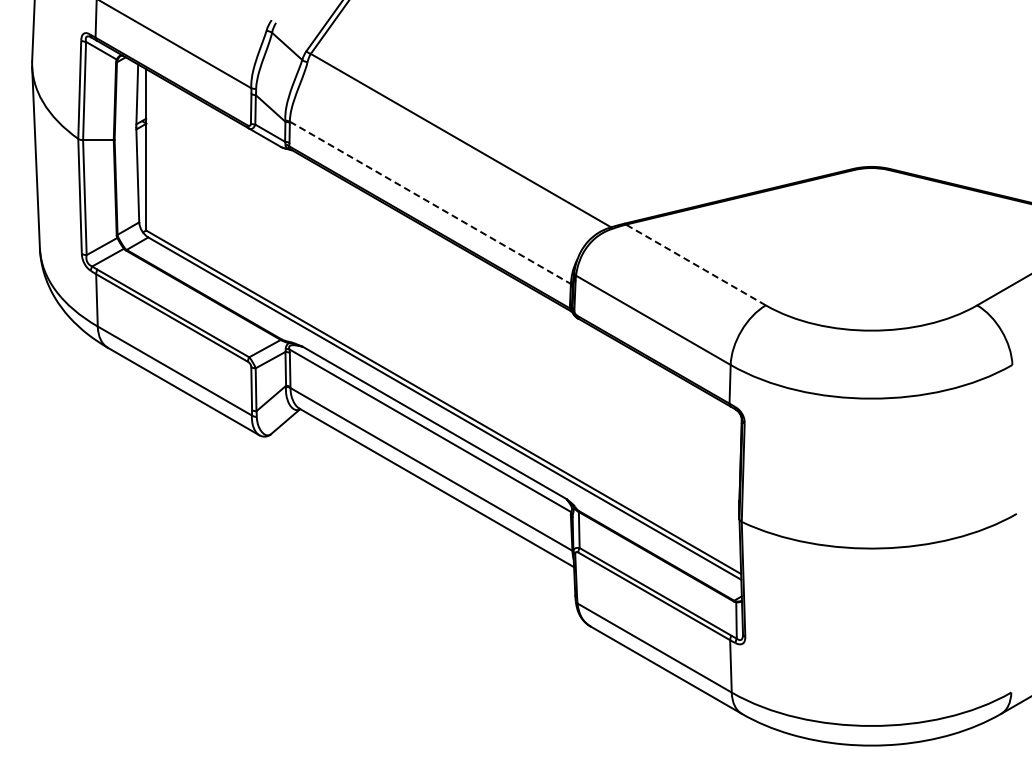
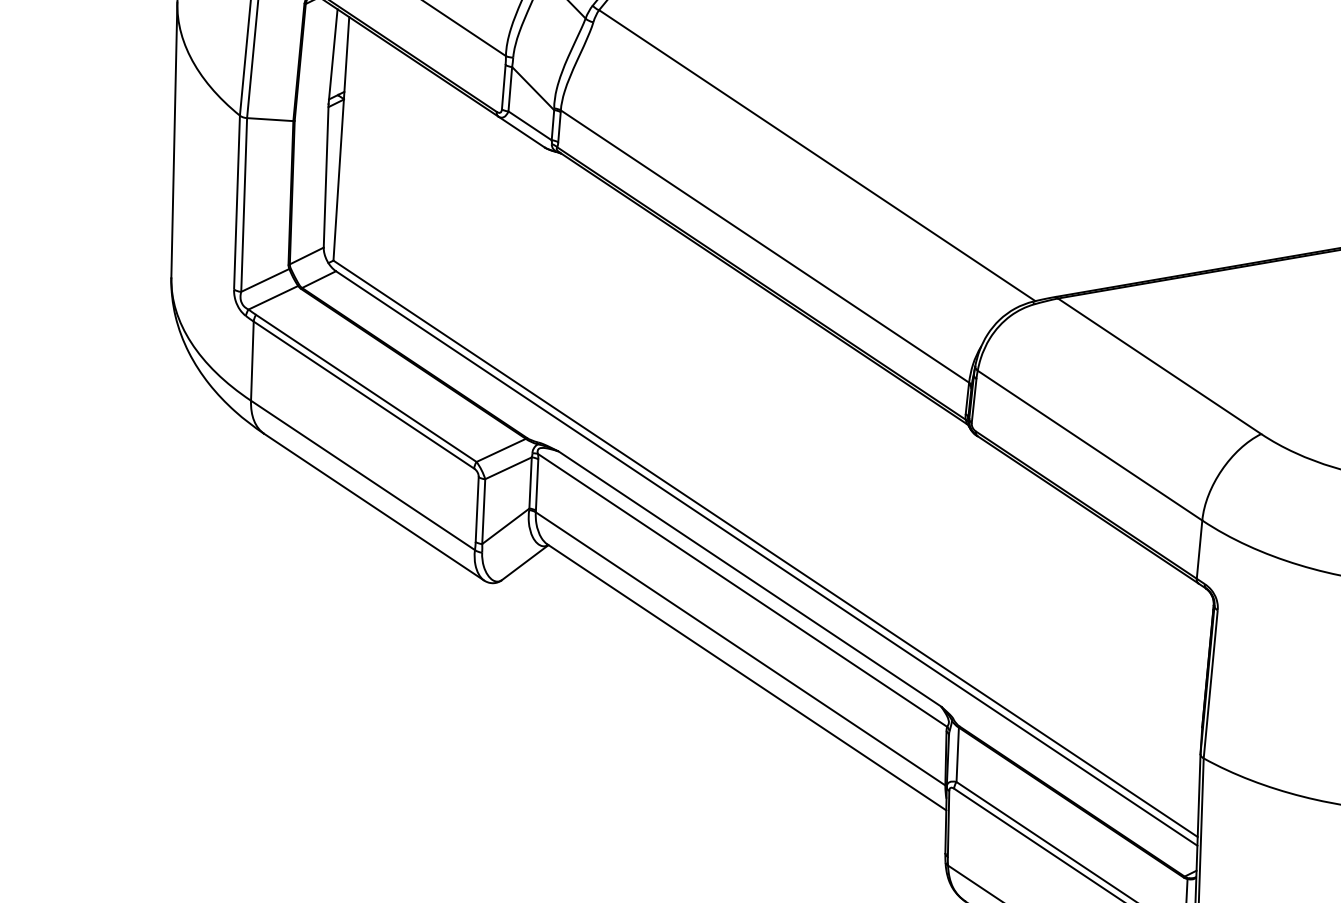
line: (430, 203) -> (765, 247), dashed -> solid
line: (695, 265) -> (1158, 366), dashed -> solid

